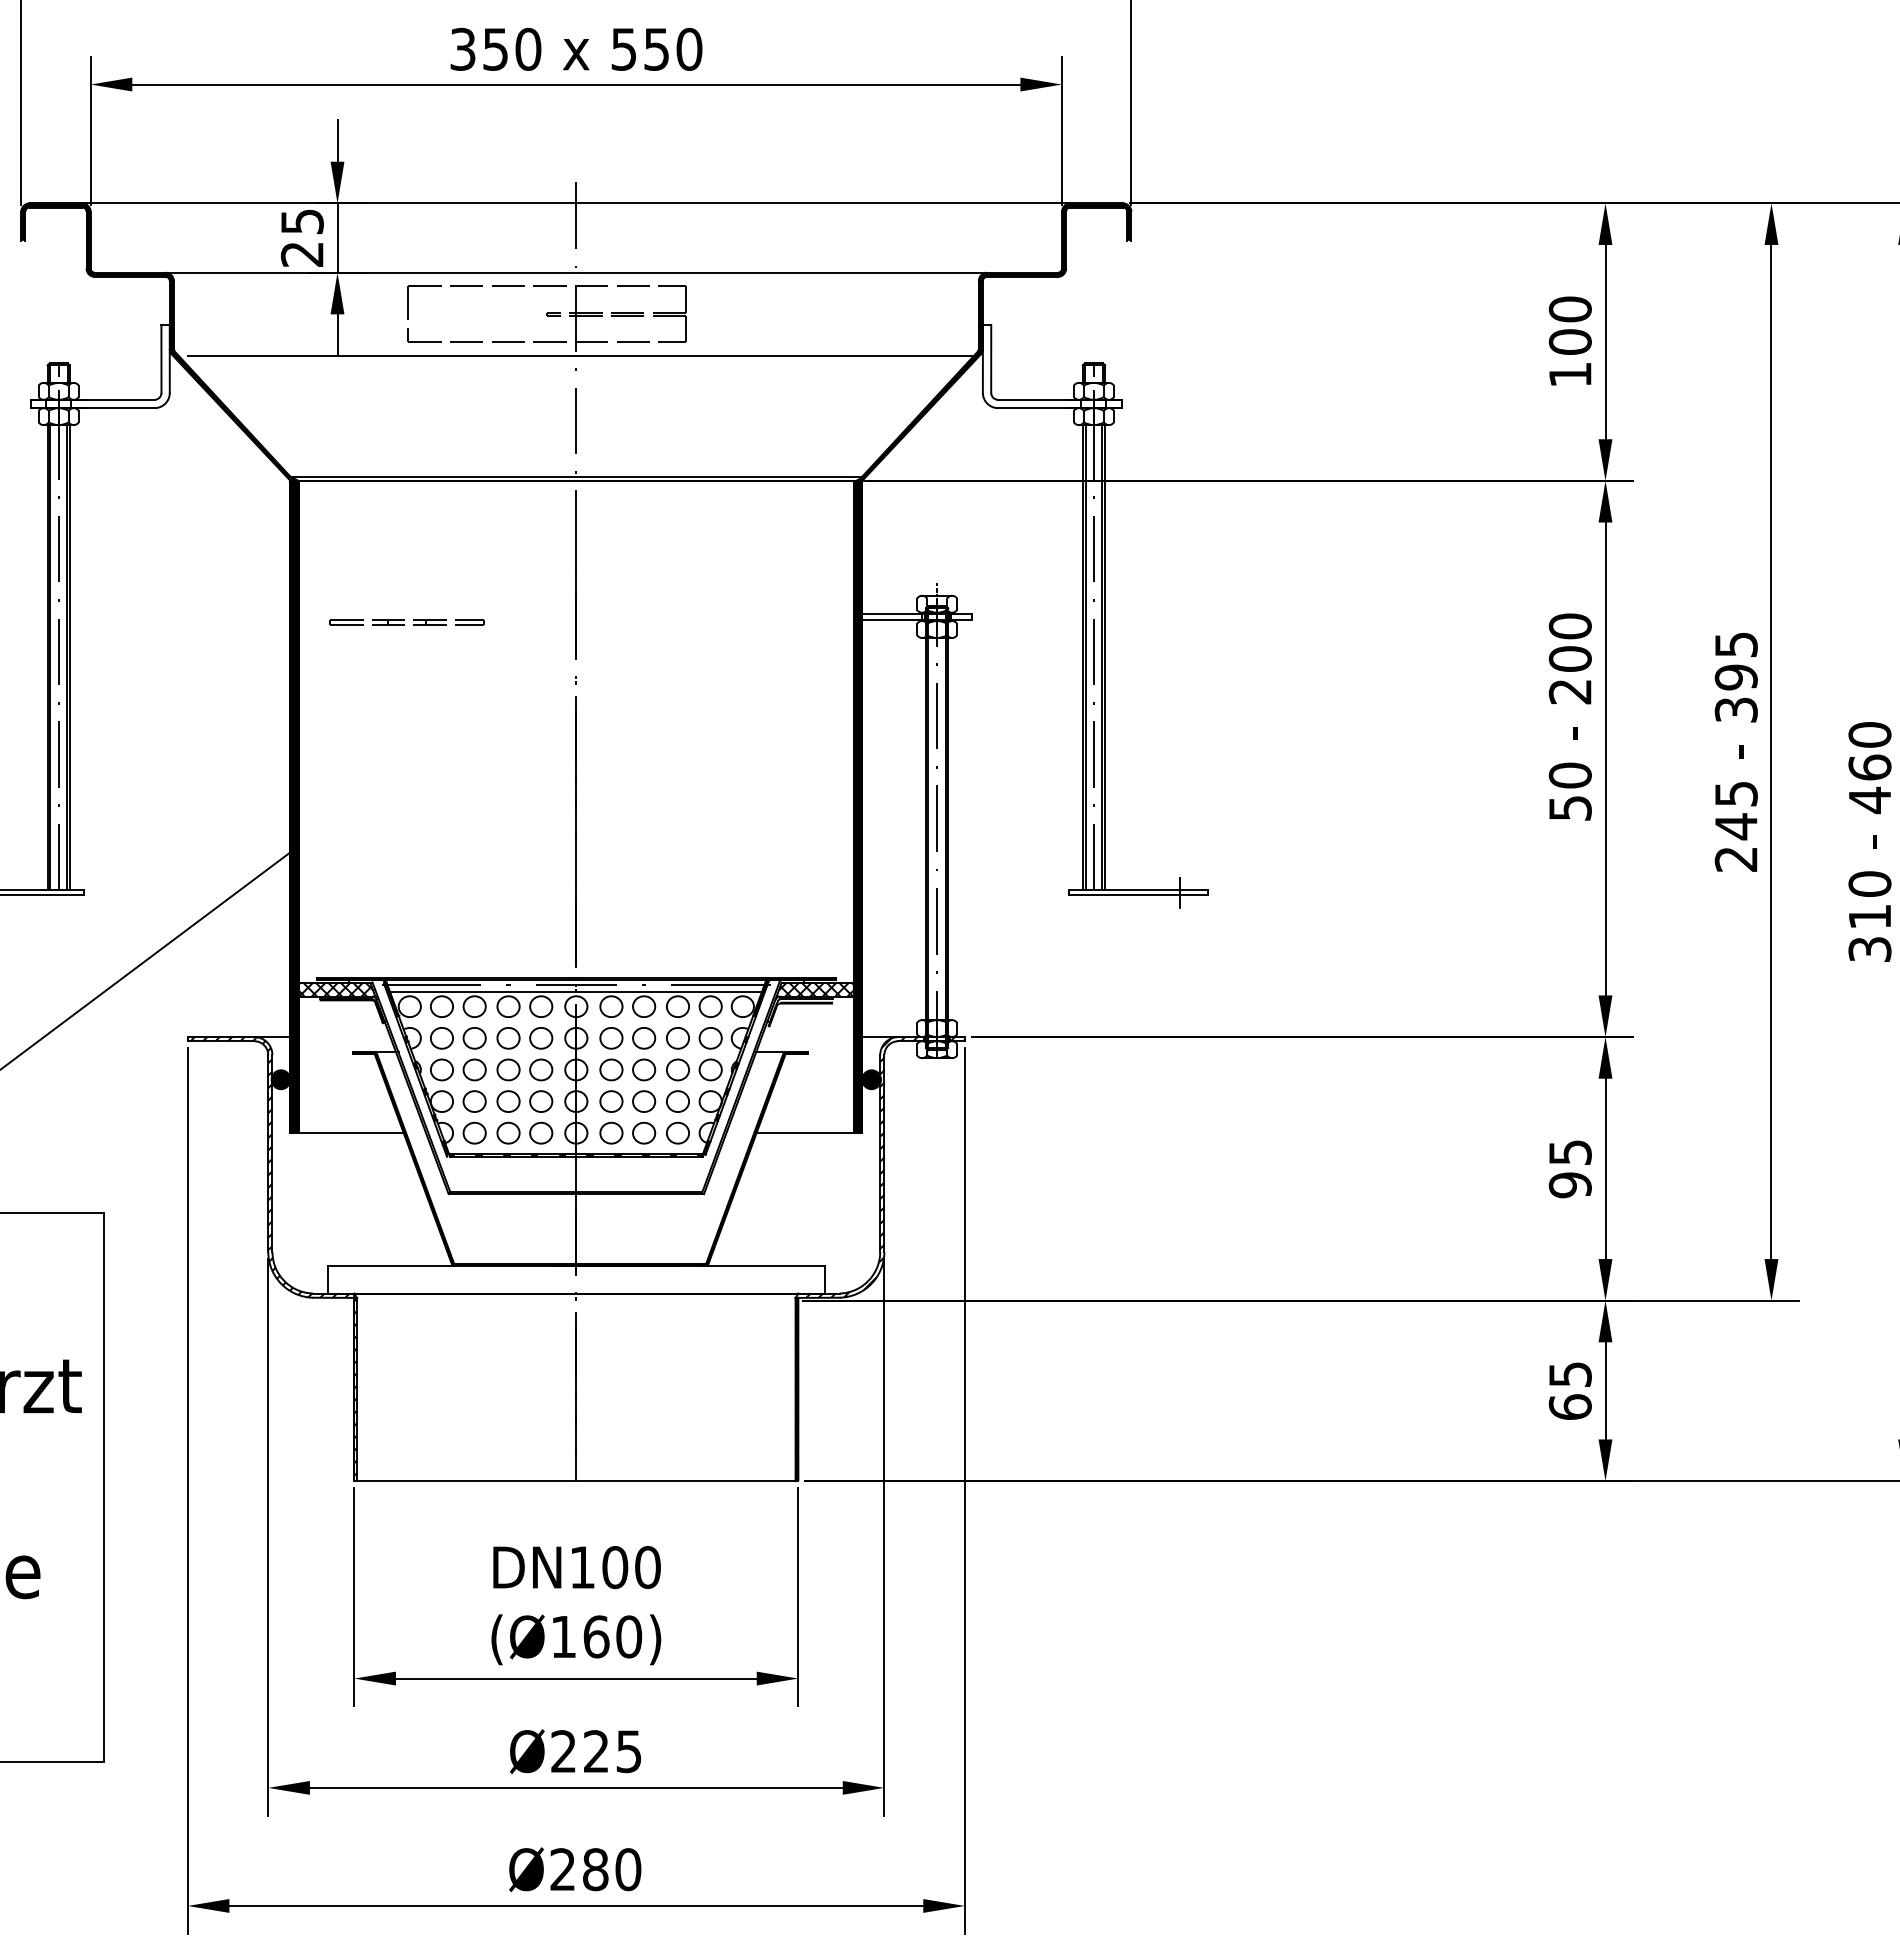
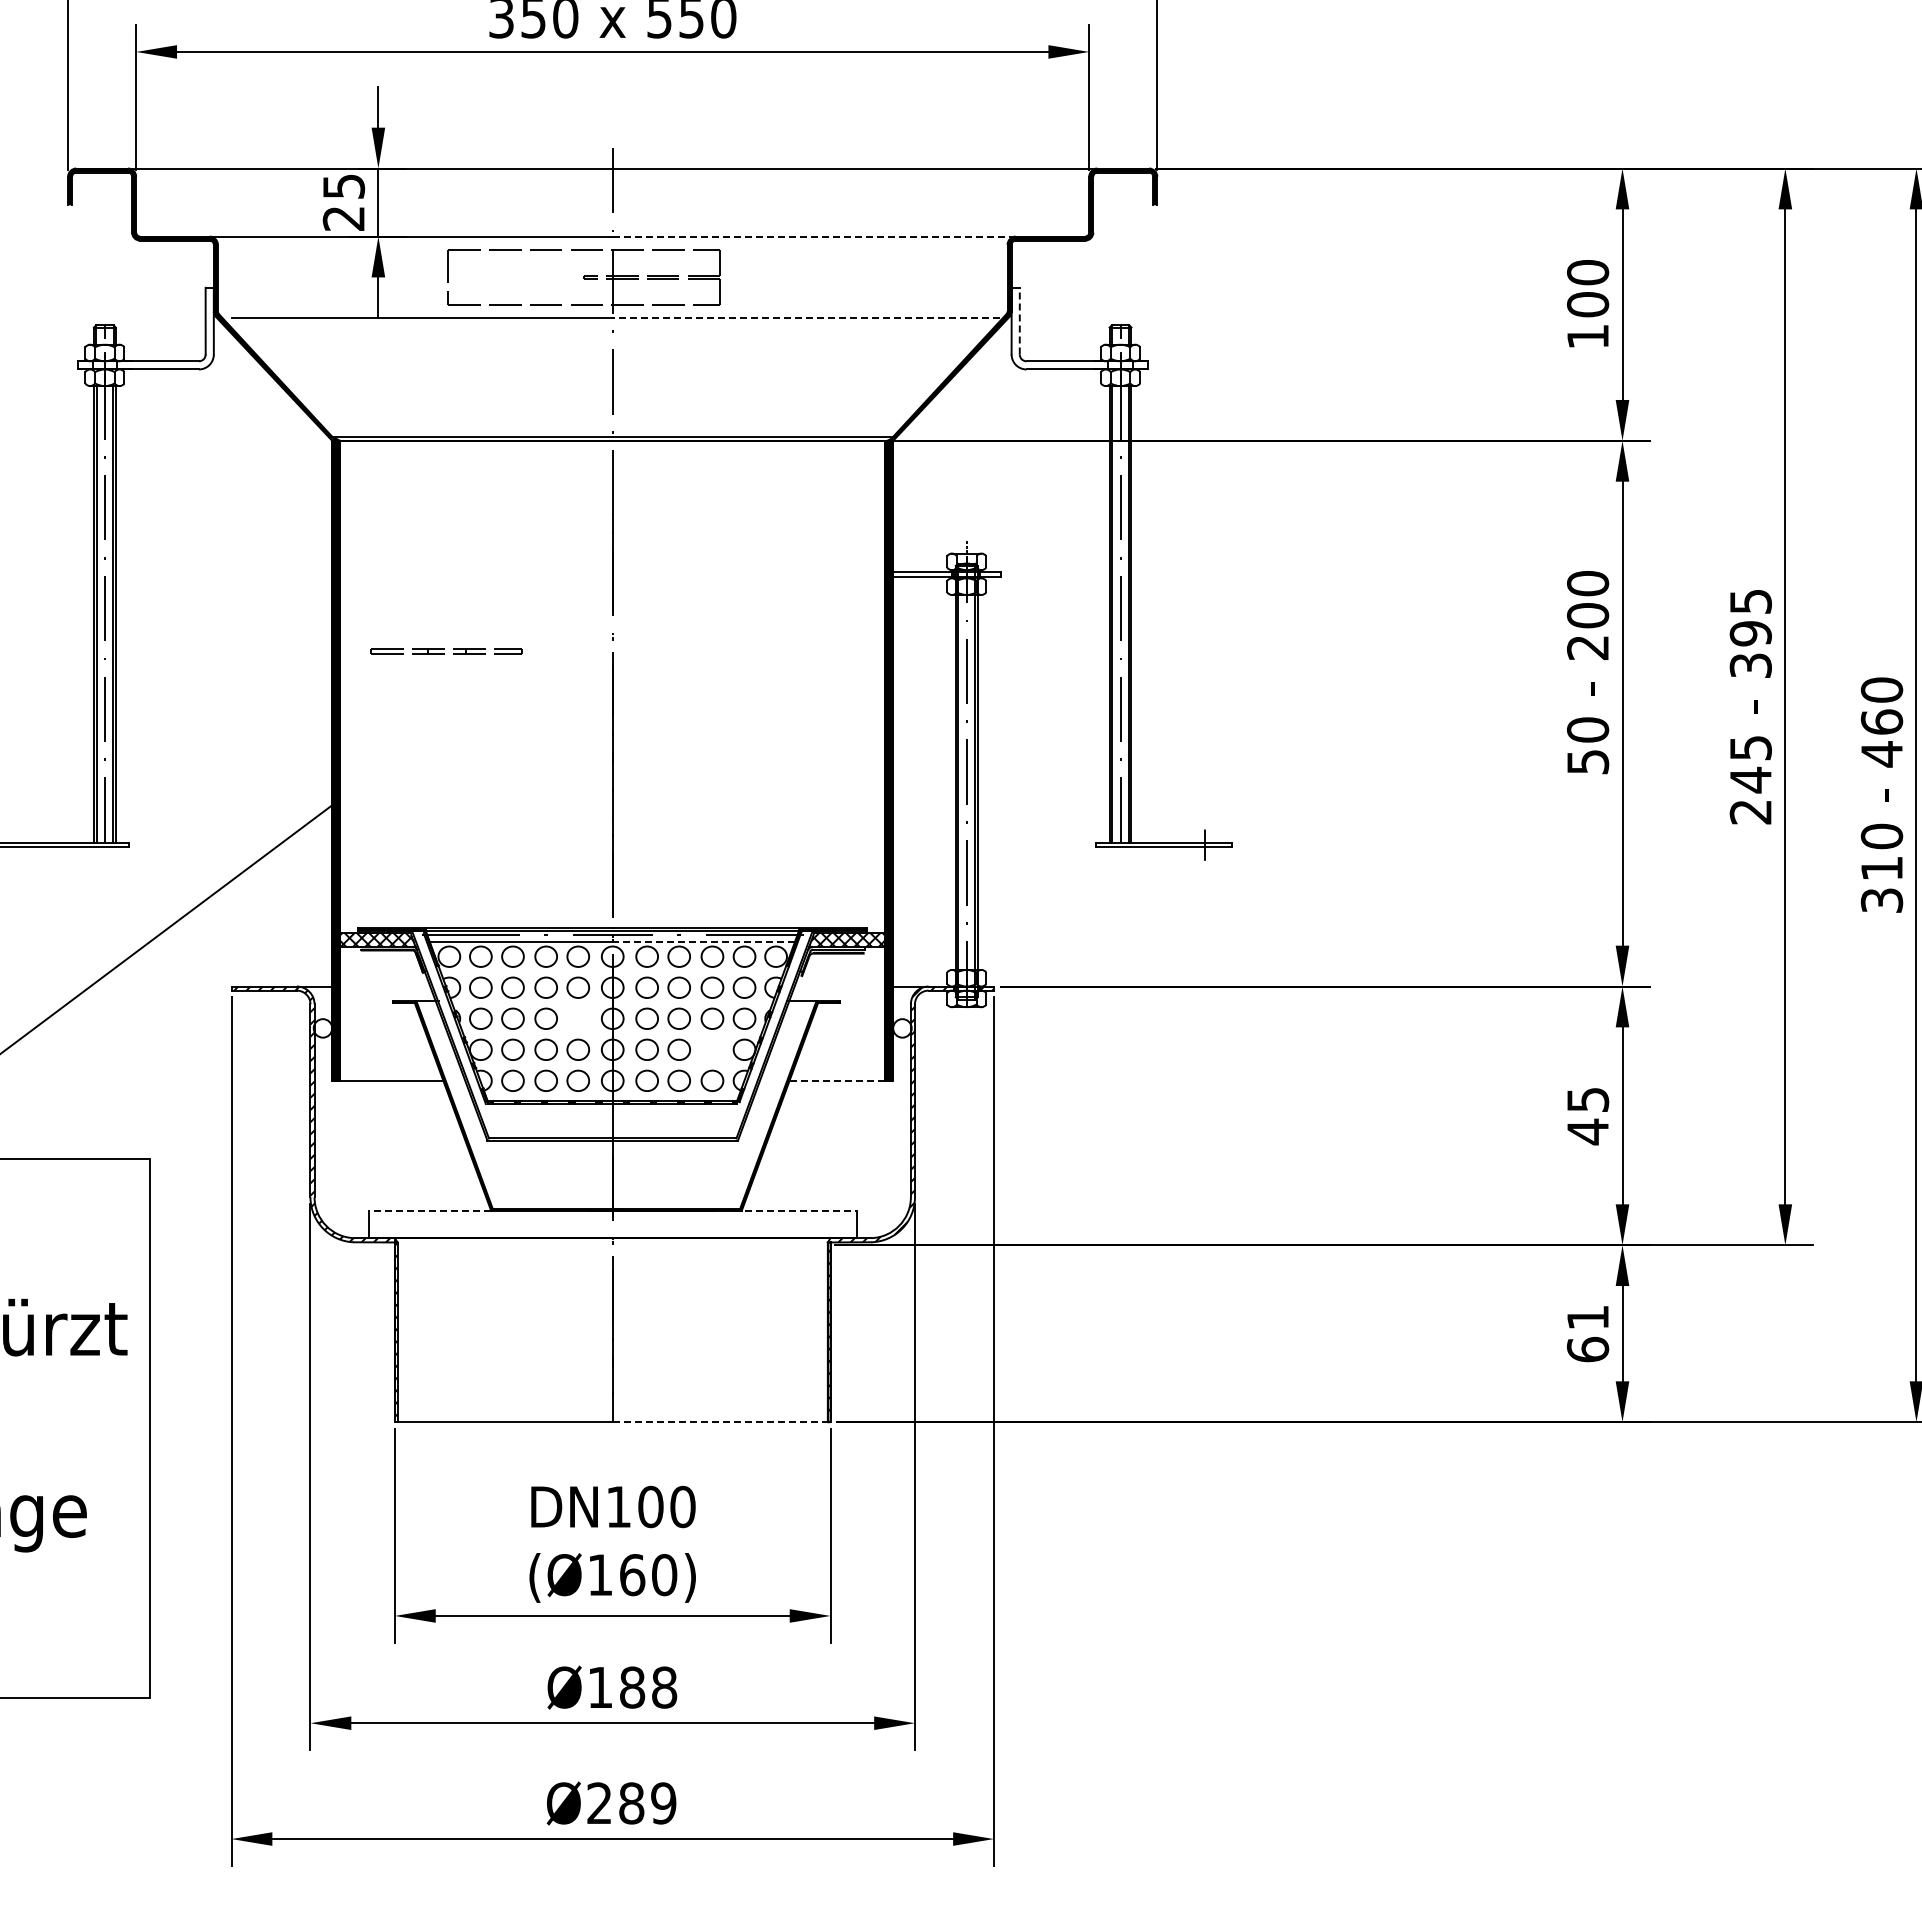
line: (781, 272) -> (814, 236), solid -> dashed
line: (773, 356) -> (806, 318), solid -> dashed
line: (990, 358) -> (1019, 320), solid -> dashed
part: (406, 622) -> (446, 651), moved
line: (668, 991) -> (703, 941), solid -> dashed
part: (541, 1069) -> (578, 1018), removed
fill: (281, 1079) -> (323, 1028), removed
fill: (870, 1079) -> (901, 1028), removed
part: (678, 1101) -> (712, 1049), removed
line: (809, 1132) -> (841, 1080), solid -> dashed
text: (1569, 1184) -> (1587, 1131), 95 -> 45
line: (389, 1265) -> (429, 1210), solid -> dashed
line: (763, 1265) -> (796, 1210), solid -> dashed
text: (1570, 1374) -> (1588, 1317), 65 -> 61
line: (687, 1481) -> (721, 1422), solid -> dashed
text: (596, 1751) -> (632, 1687), Ø225 -> Ø188
text: (628, 1869) -> (663, 1803), Ø280 -> Ø289

